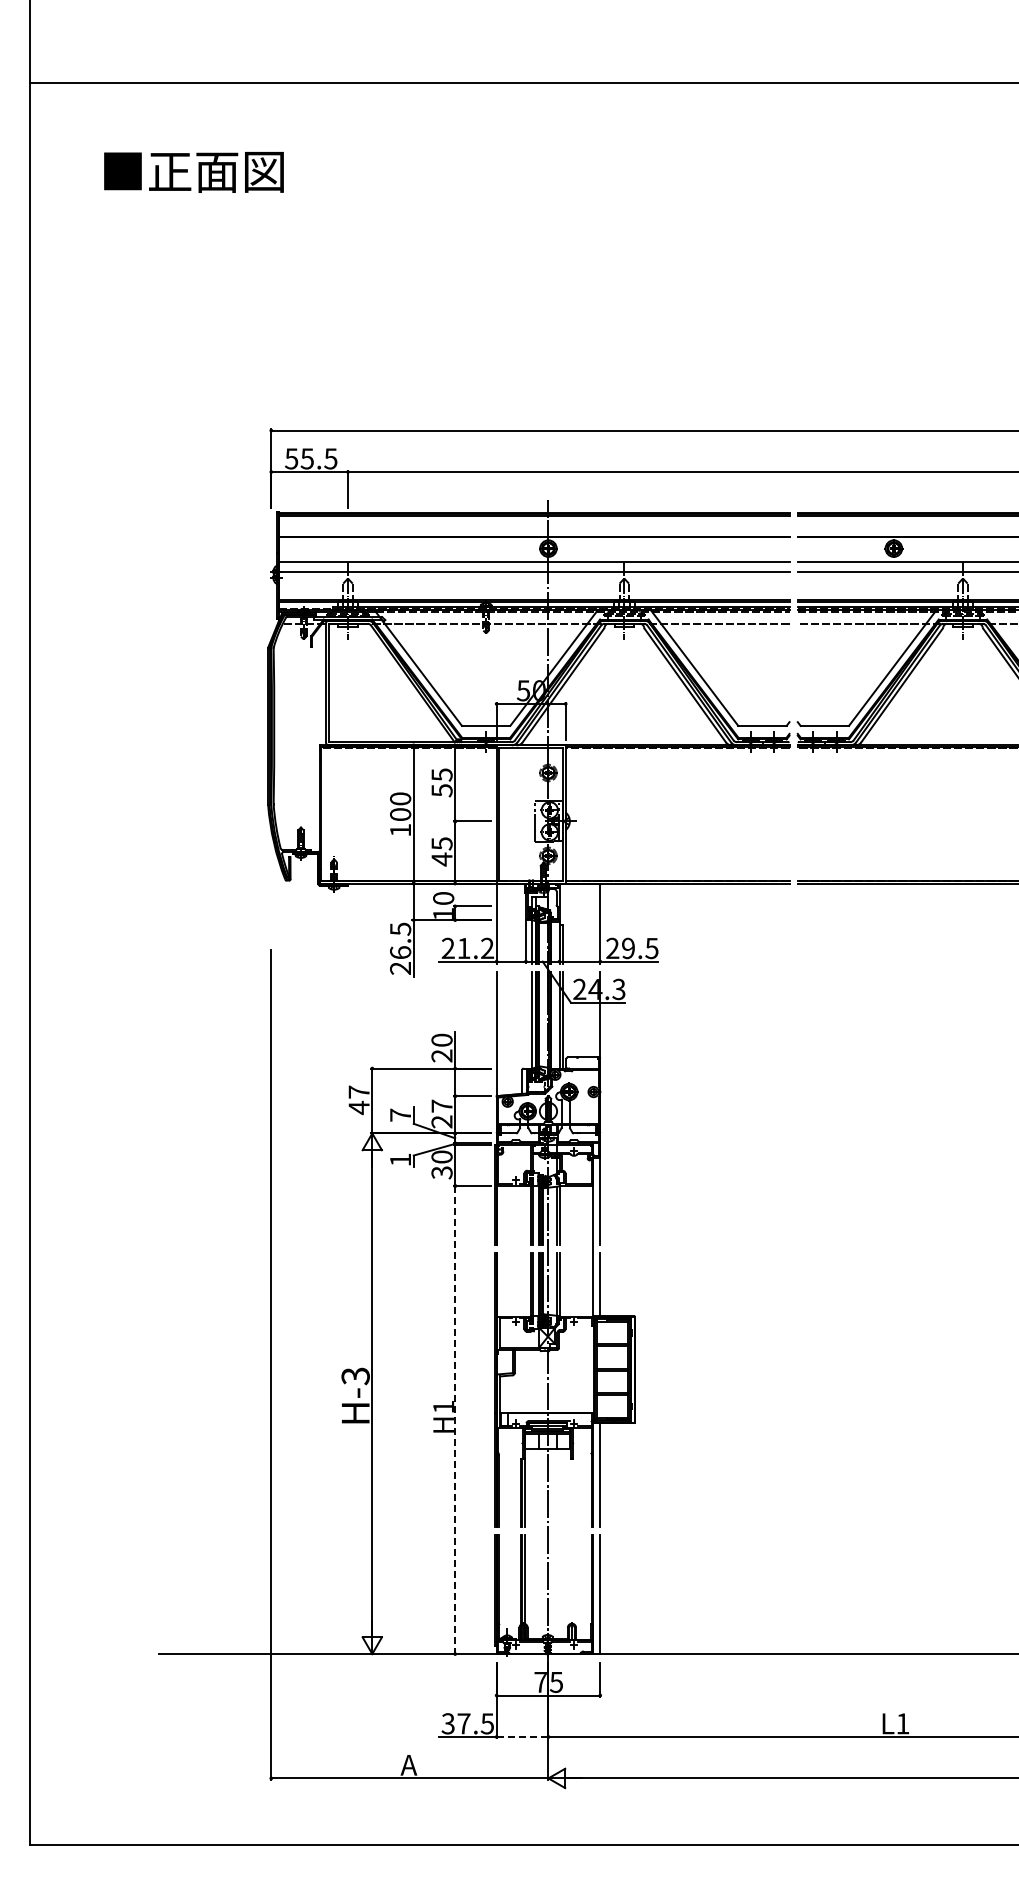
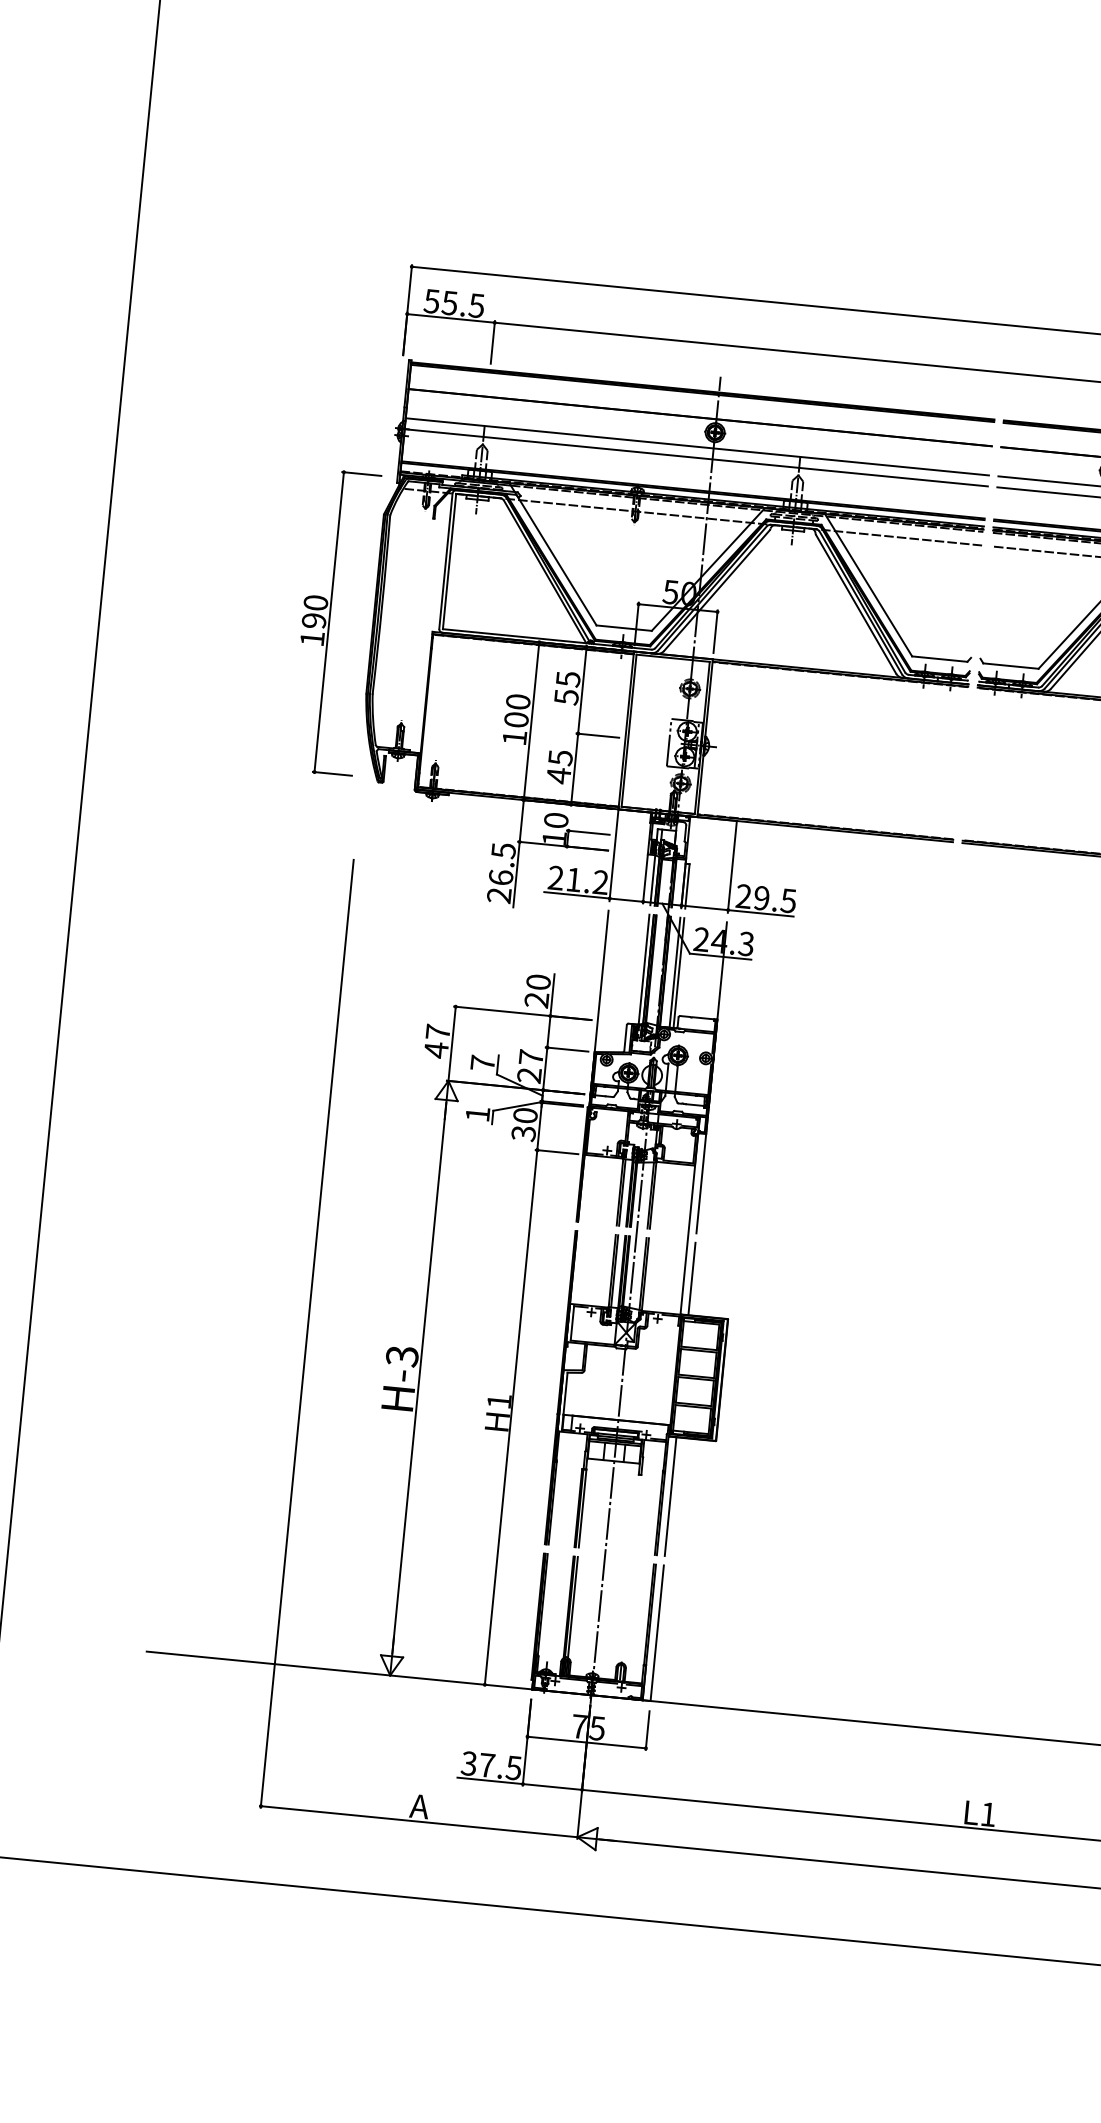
part: (234, 745) -> (334, 622), added
line: (455, 1420) -> (511, 1418), dashed -> solid
line: (522, 1736) -> (552, 1786), dashed -> solid

